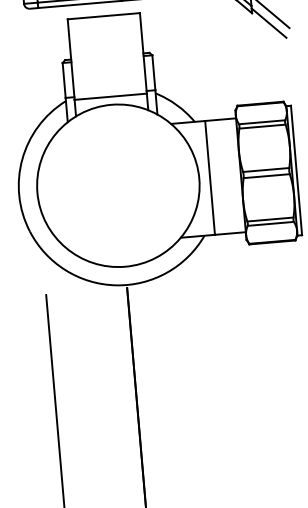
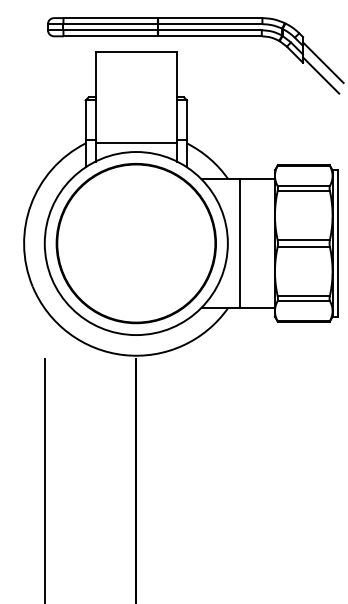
circle: (117, 185) -> (135, 243), added

